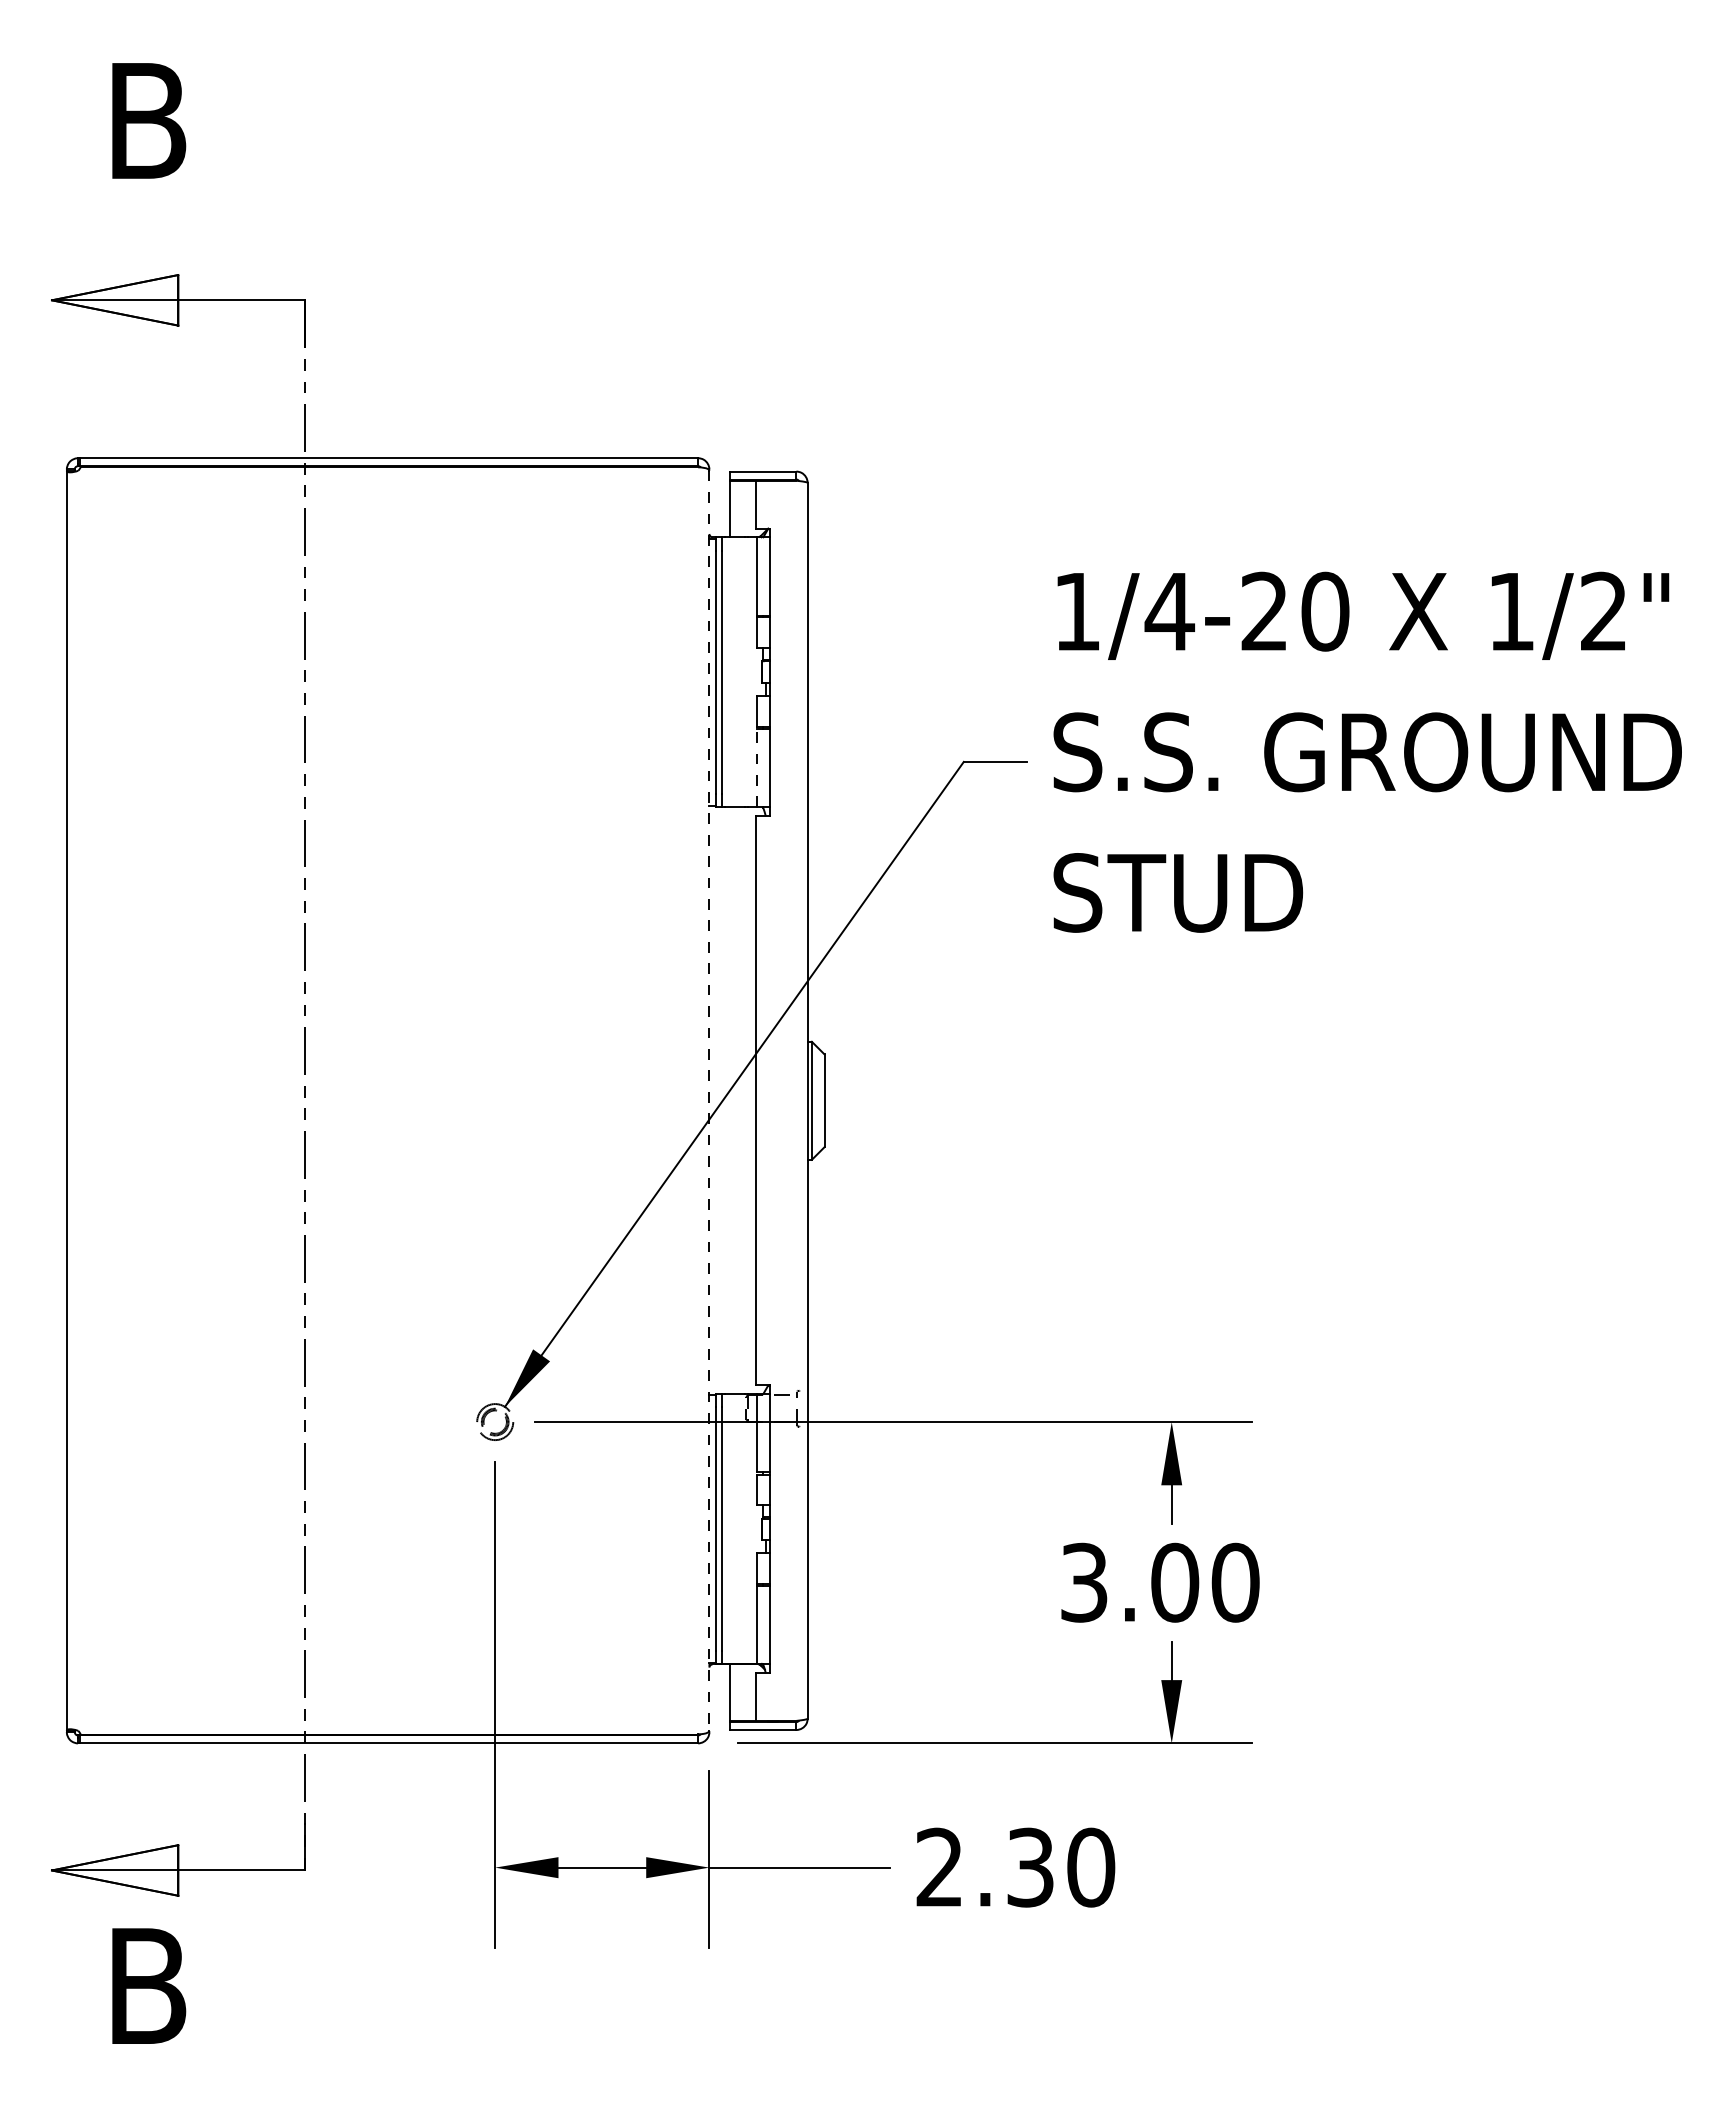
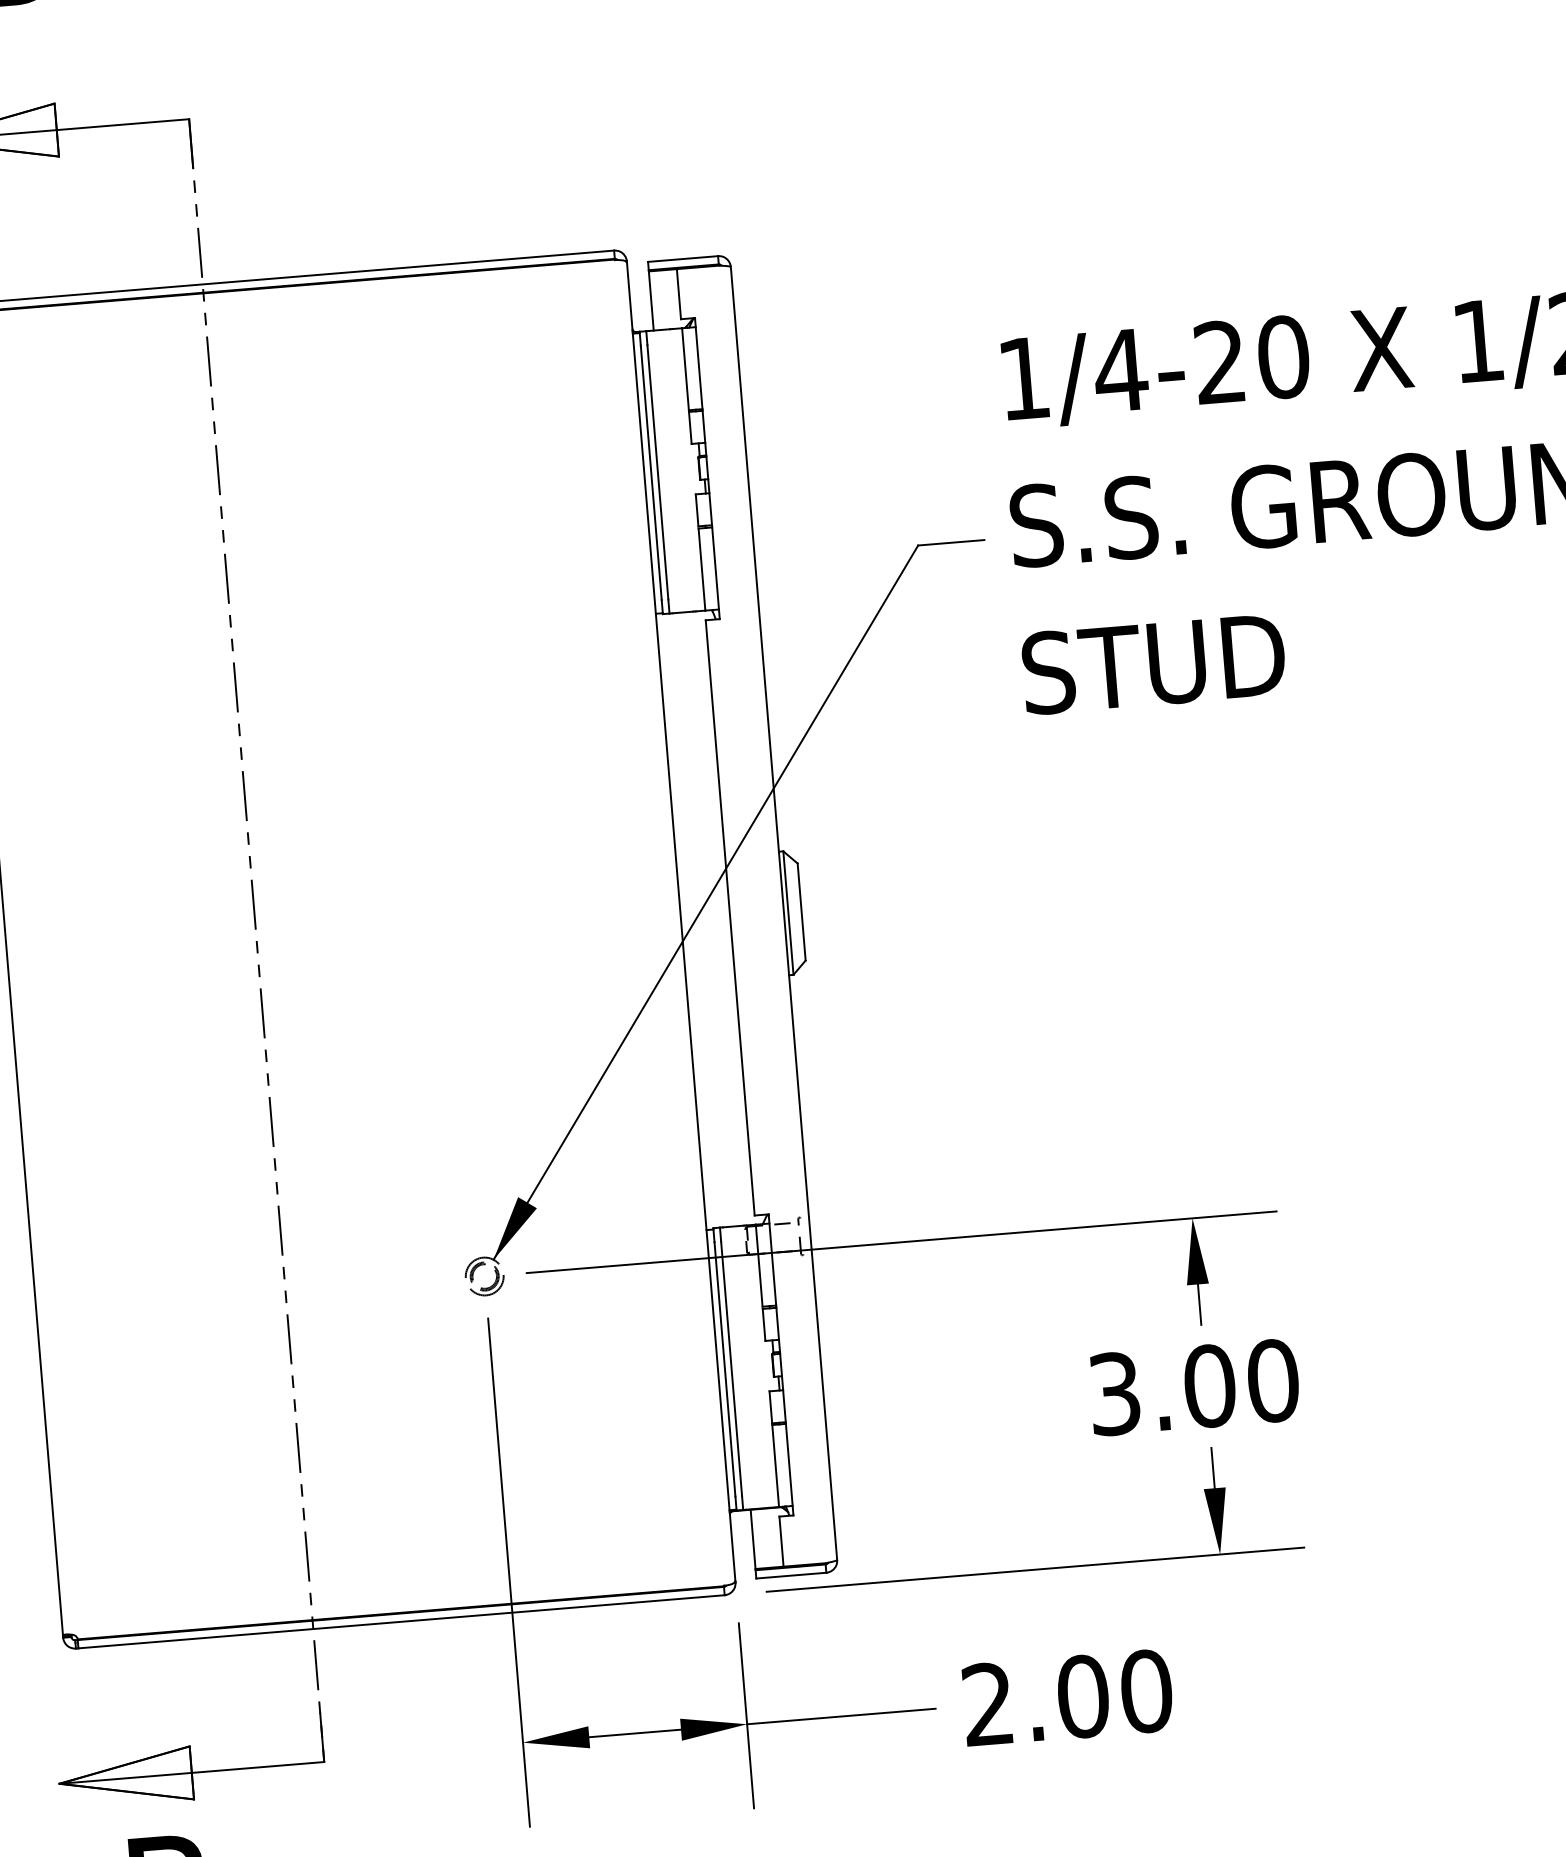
line: (756, 767) -> (701, 569), dashed -> solid
line: (709, 1101) -> (681, 922), dashed -> solid
text: (1030, 1867) -> (1083, 1696), 2.30 -> 2.00

